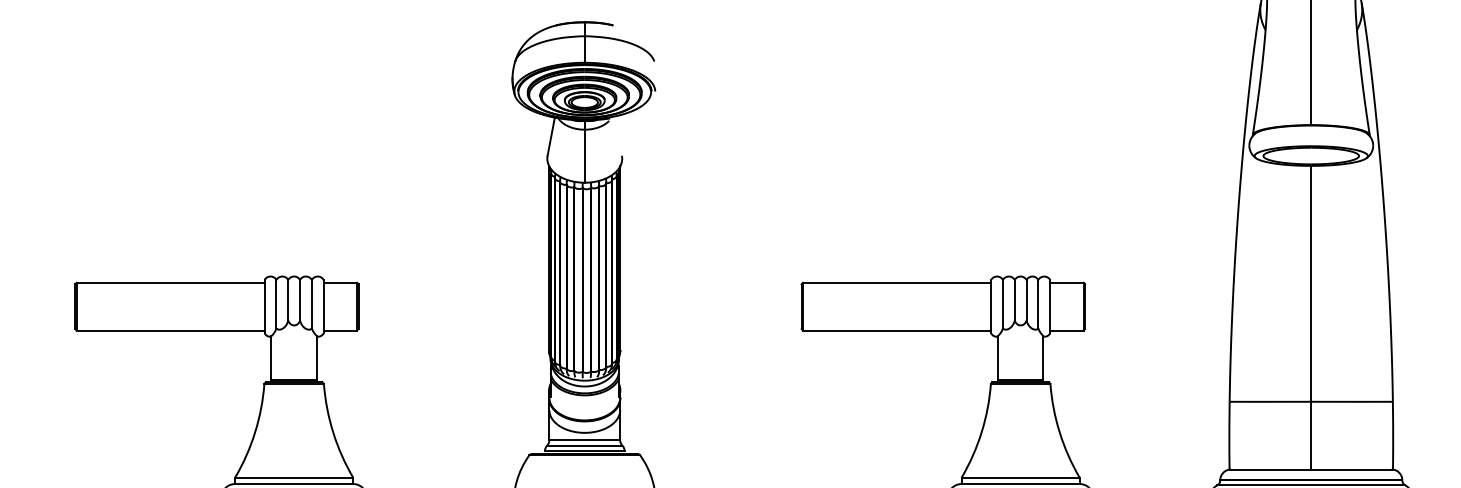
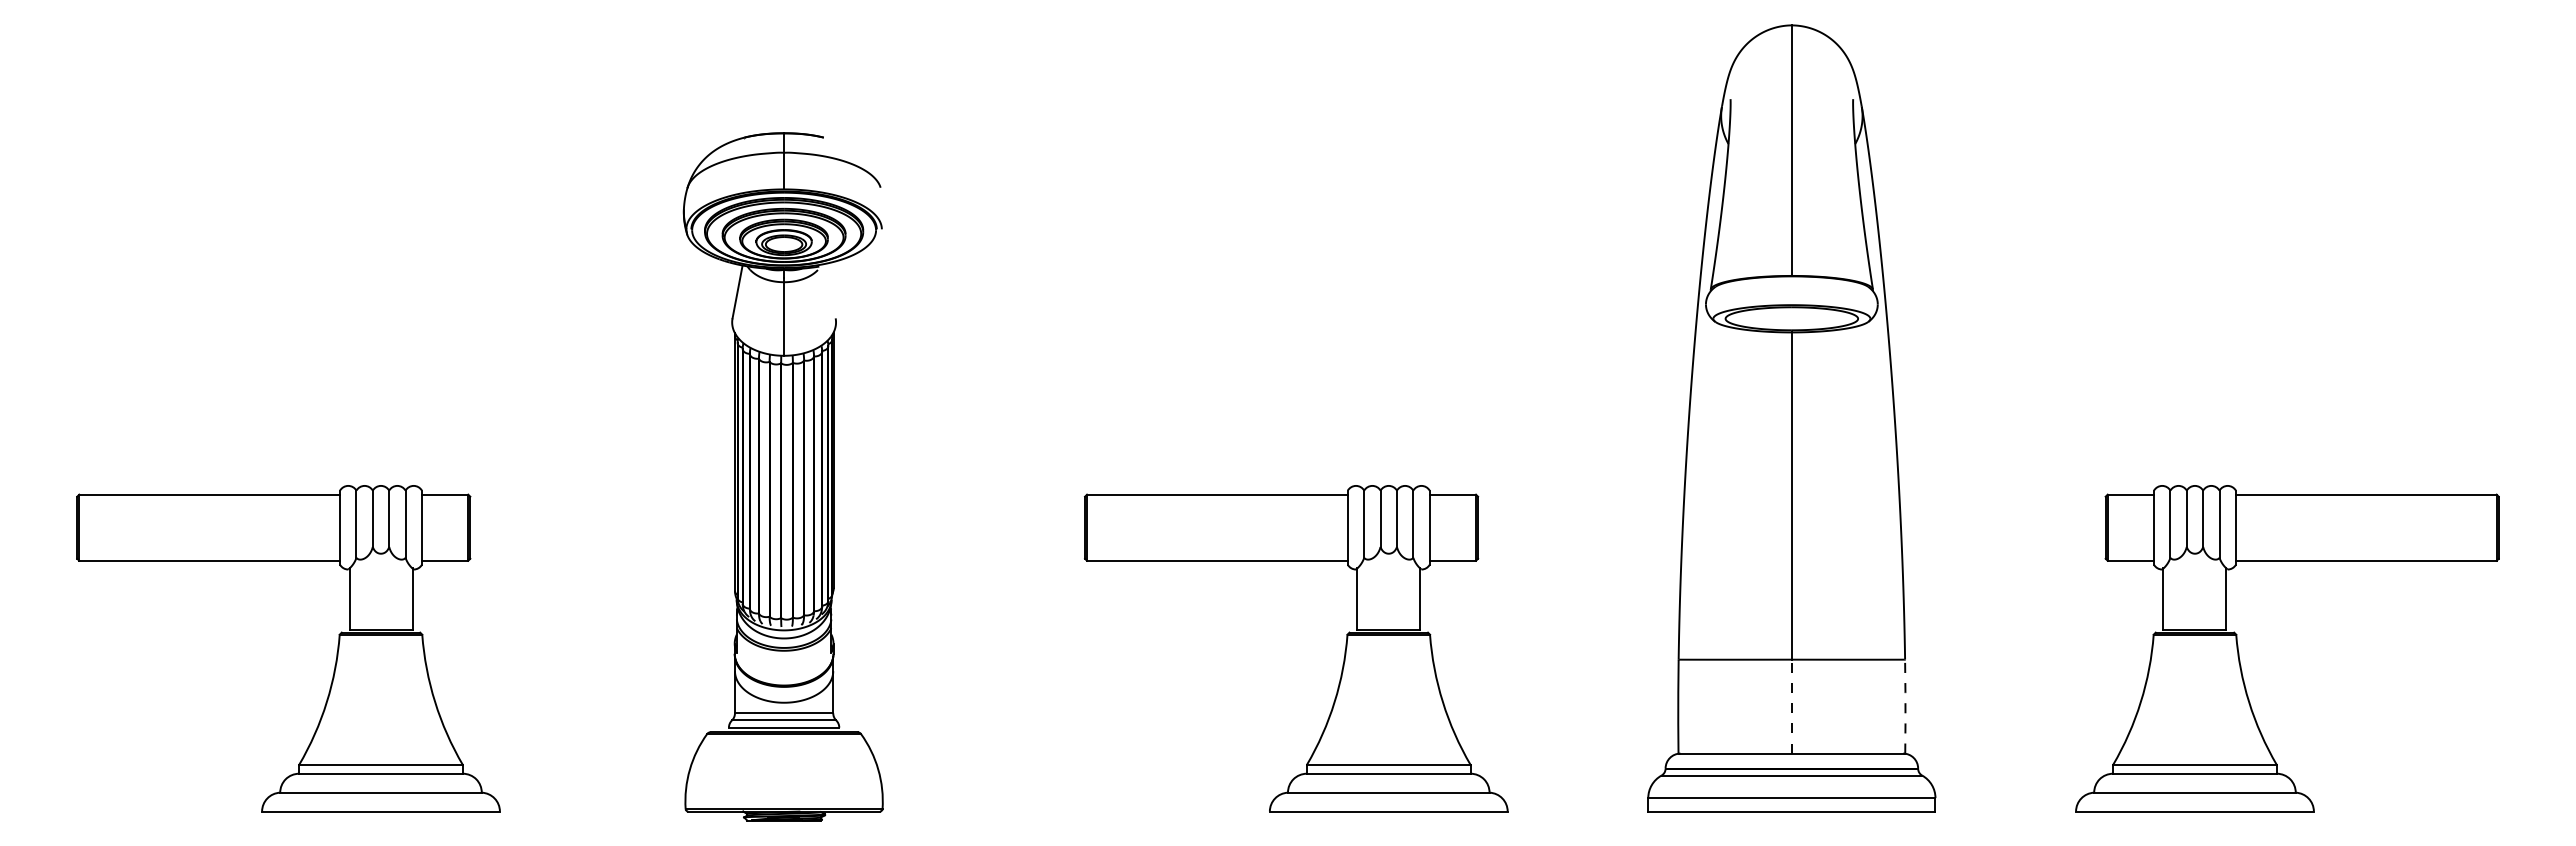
line: (1311, 435) -> (1791, 706), solid -> dashed
line: (1393, 435) -> (1905, 706), solid -> dashed

